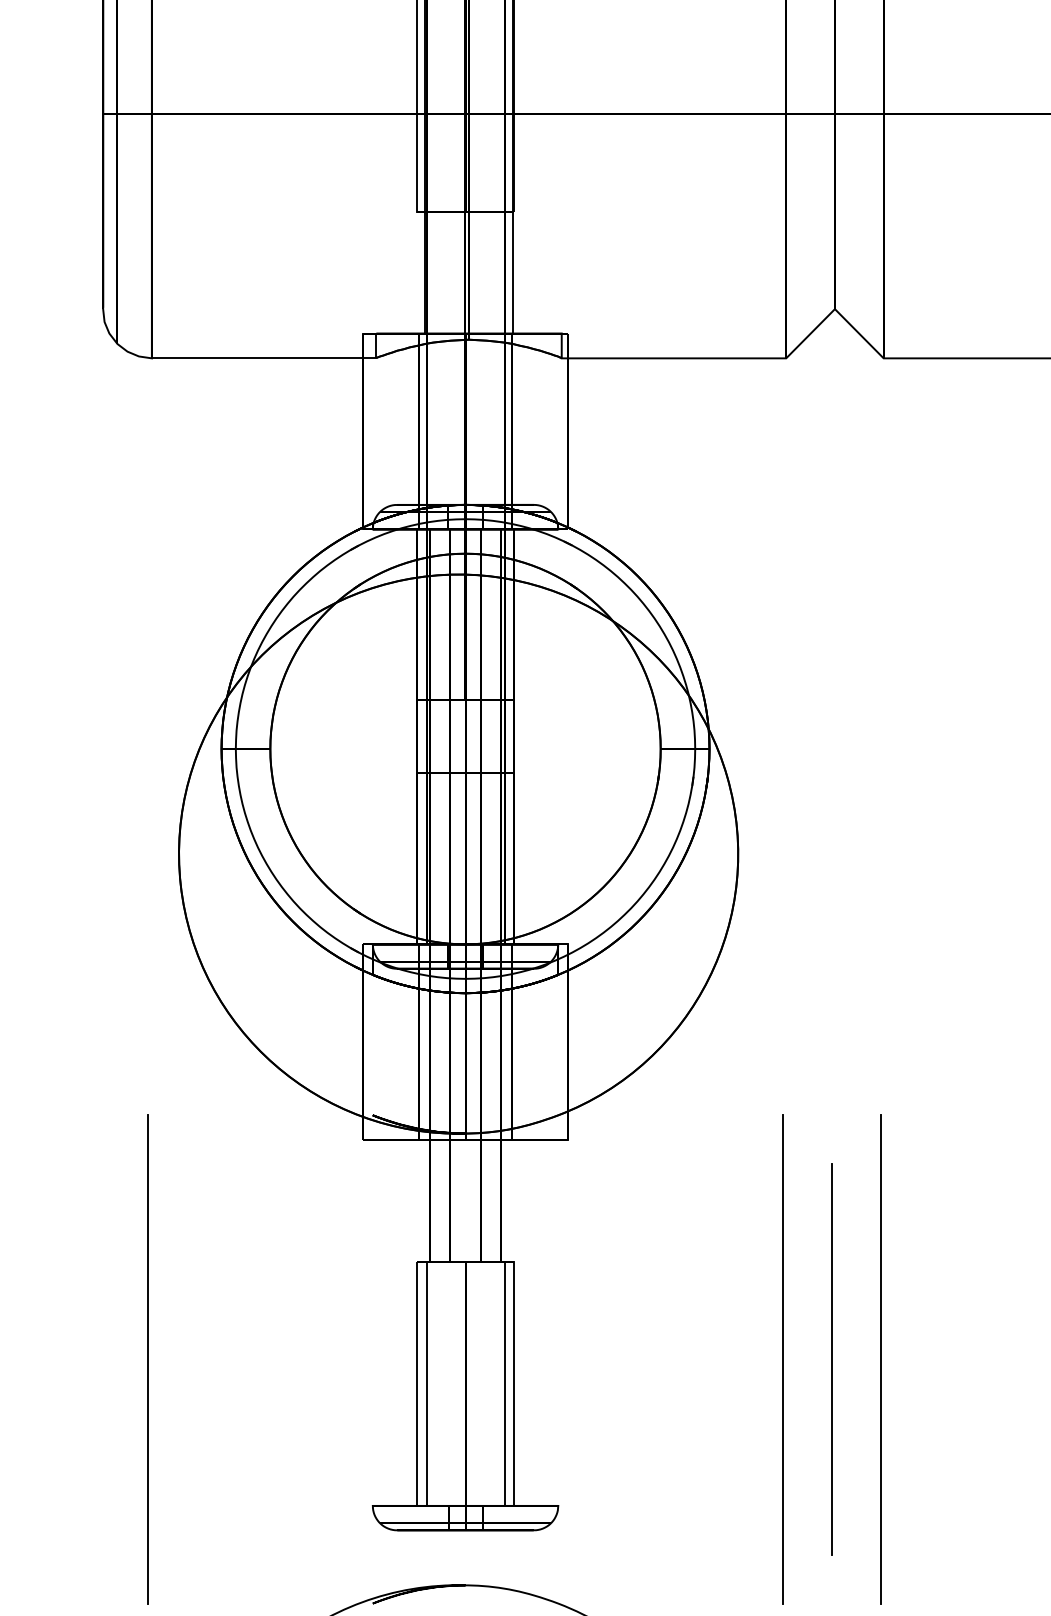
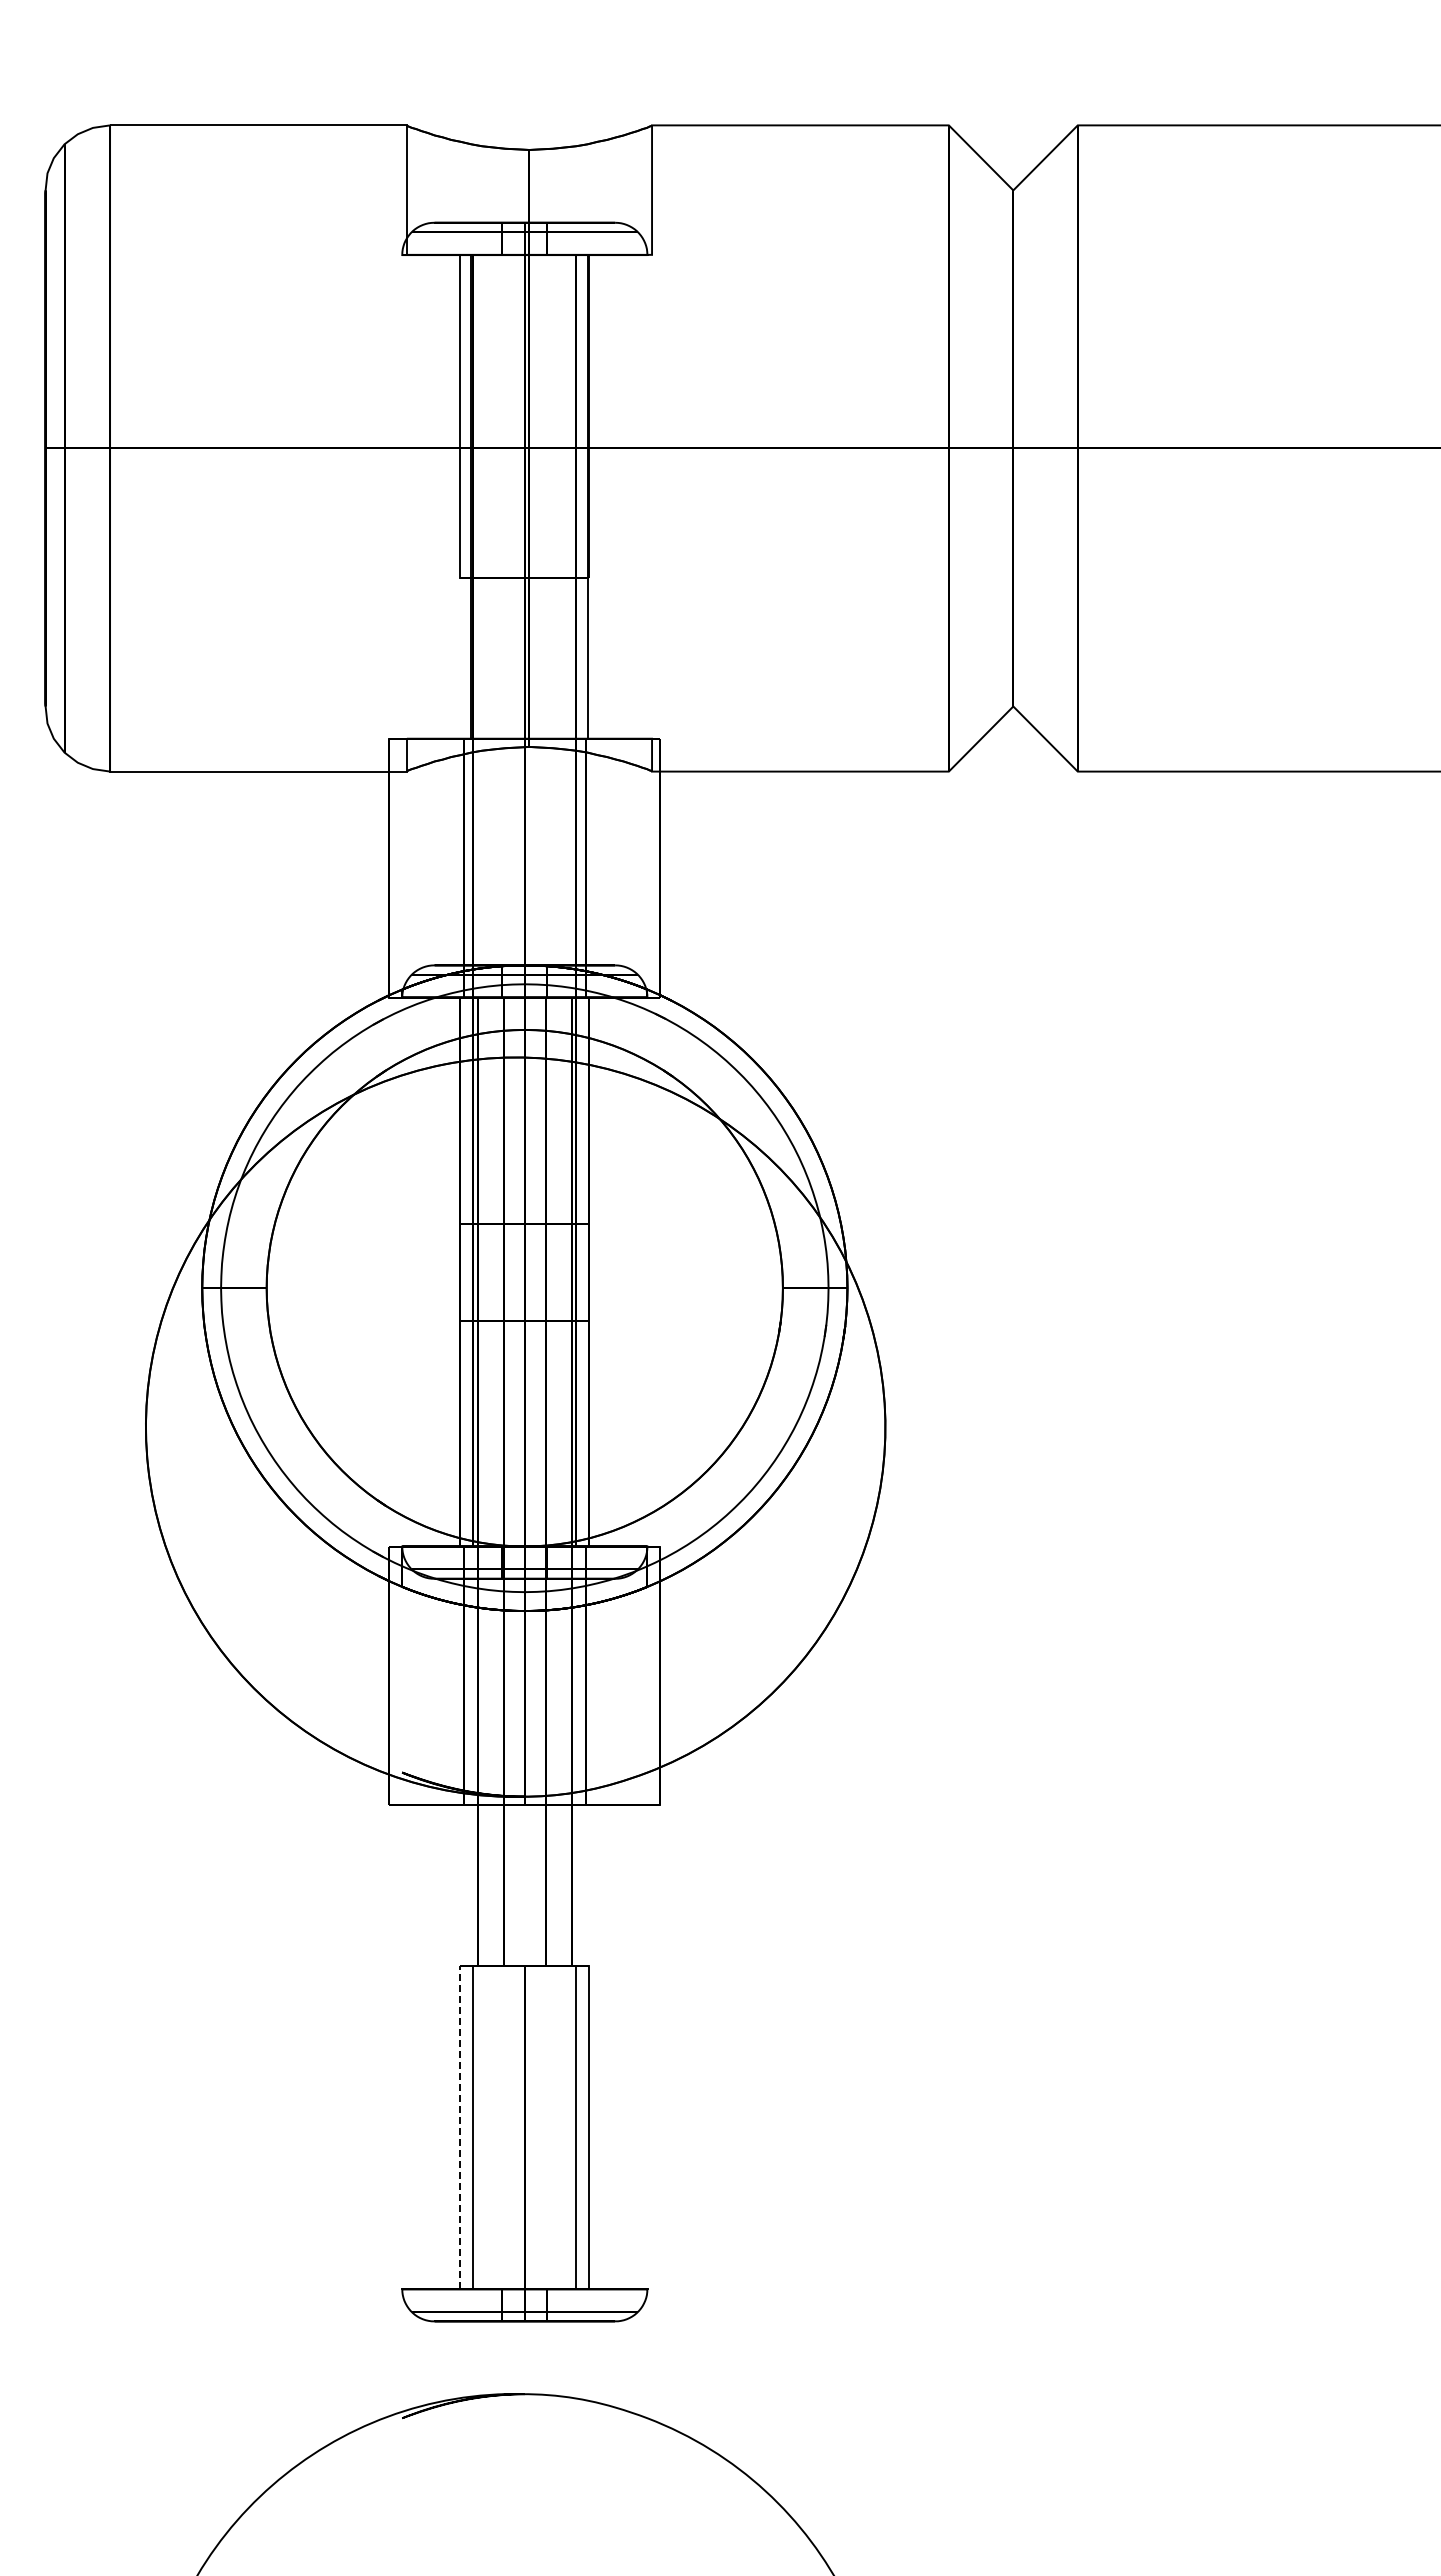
line: (148, 1359) -> (105, 2095), removed
line: (782, 1359) -> (944, 2095), removed
line: (832, 1359) -> (1009, 2095), removed
line: (880, 1359) -> (1073, 2095), removed
line: (416, 1383) -> (460, 2127), solid -> dashed

